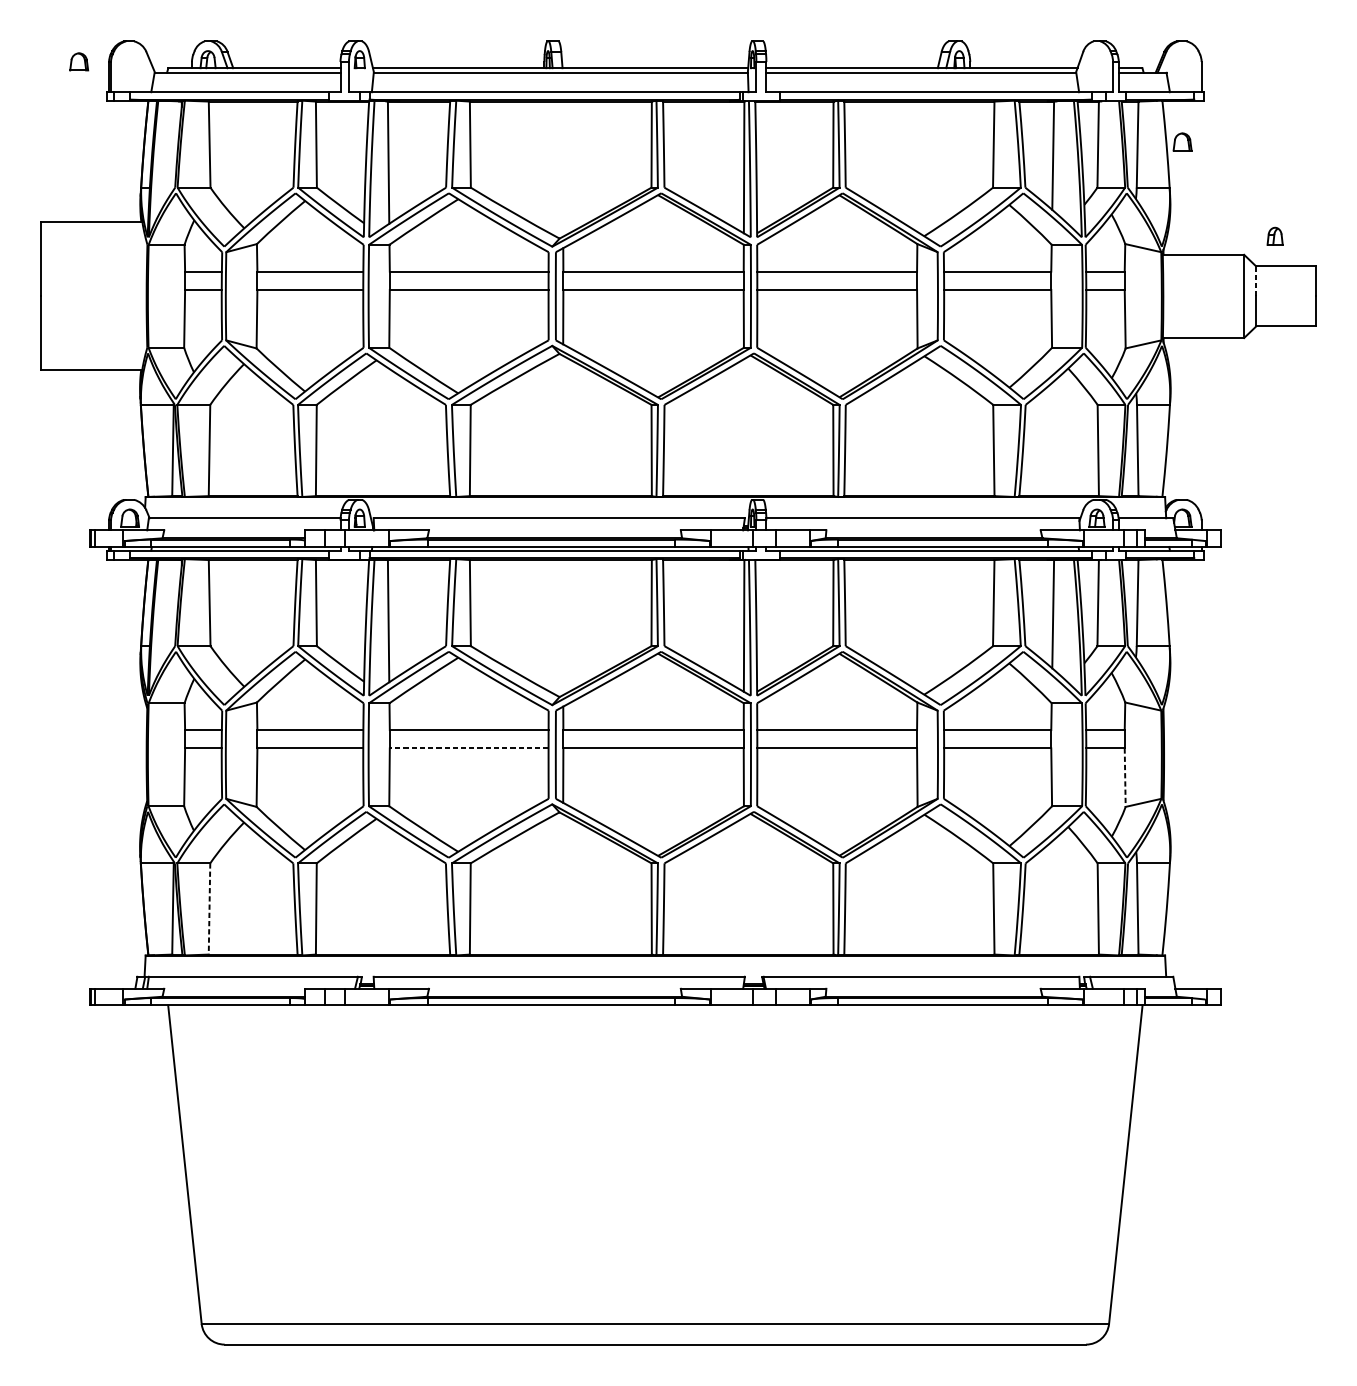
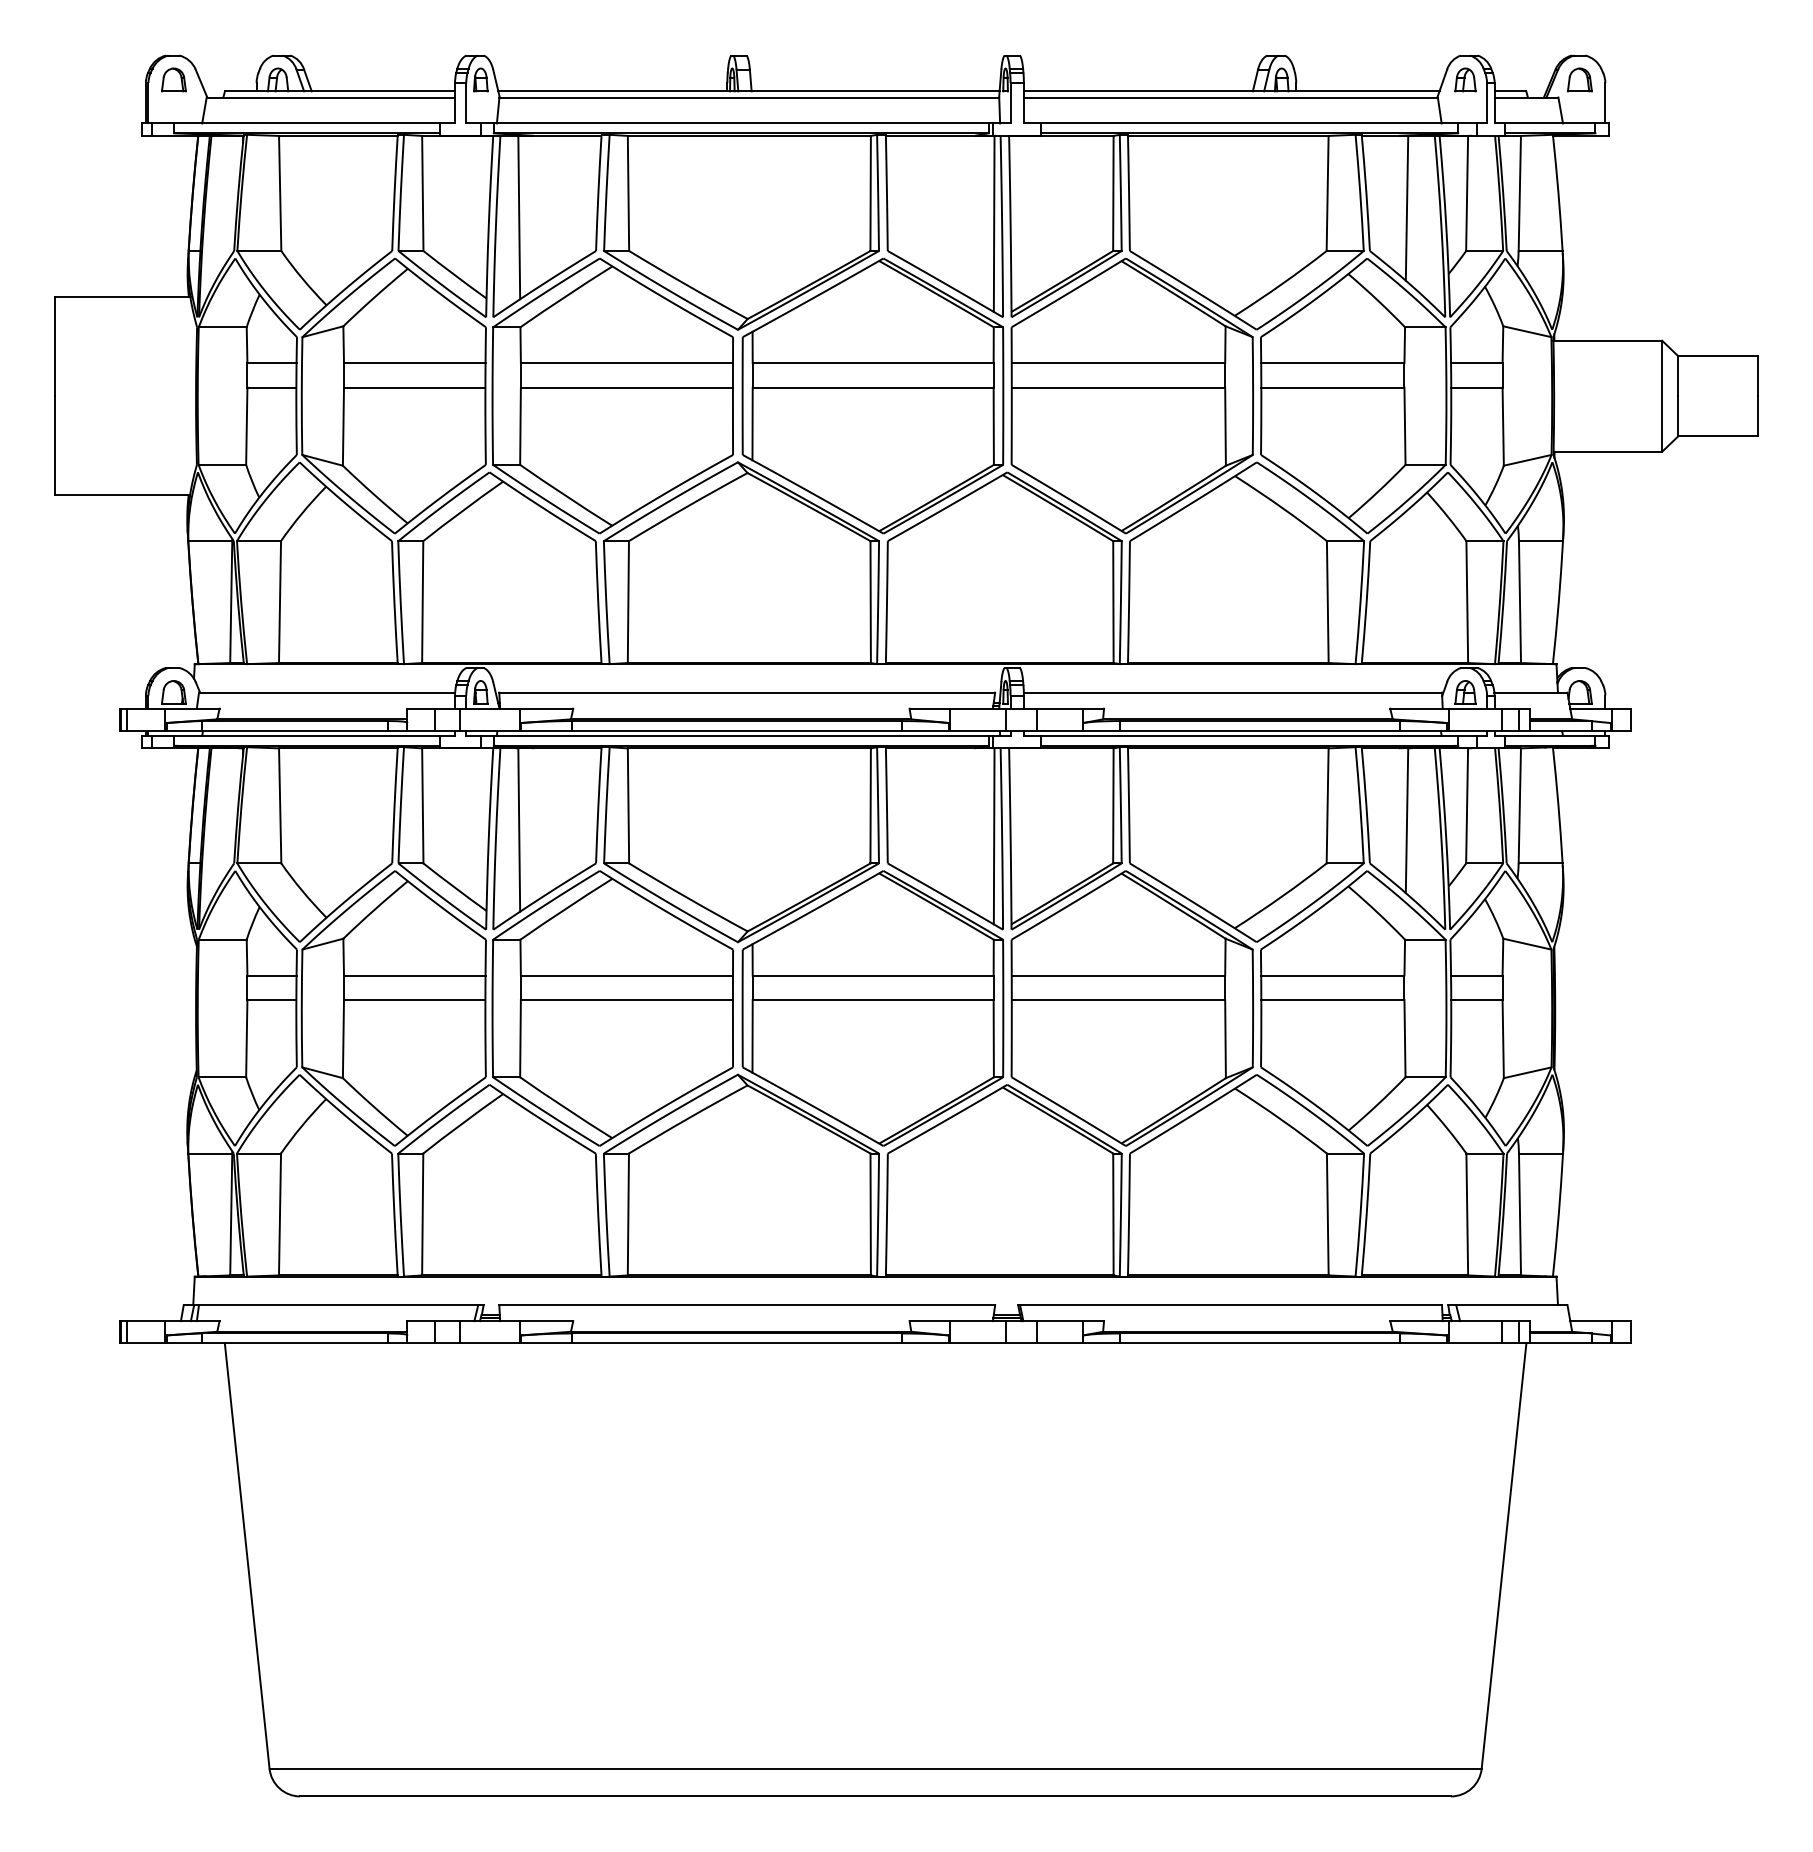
part: (78, 61) -> (173, 79), moved
part: (1182, 141) -> (1579, 79), moved
part: (1275, 235) -> (1465, 79), moved
line: (1256, 280) -> (1678, 375), dashed -> solid
line: (468, 748) -> (626, 1000), dashed -> solid
line: (1125, 777) -> (1503, 1039), dashed -> solid
line: (209, 908) -> (280, 1214), dashed -> solid

